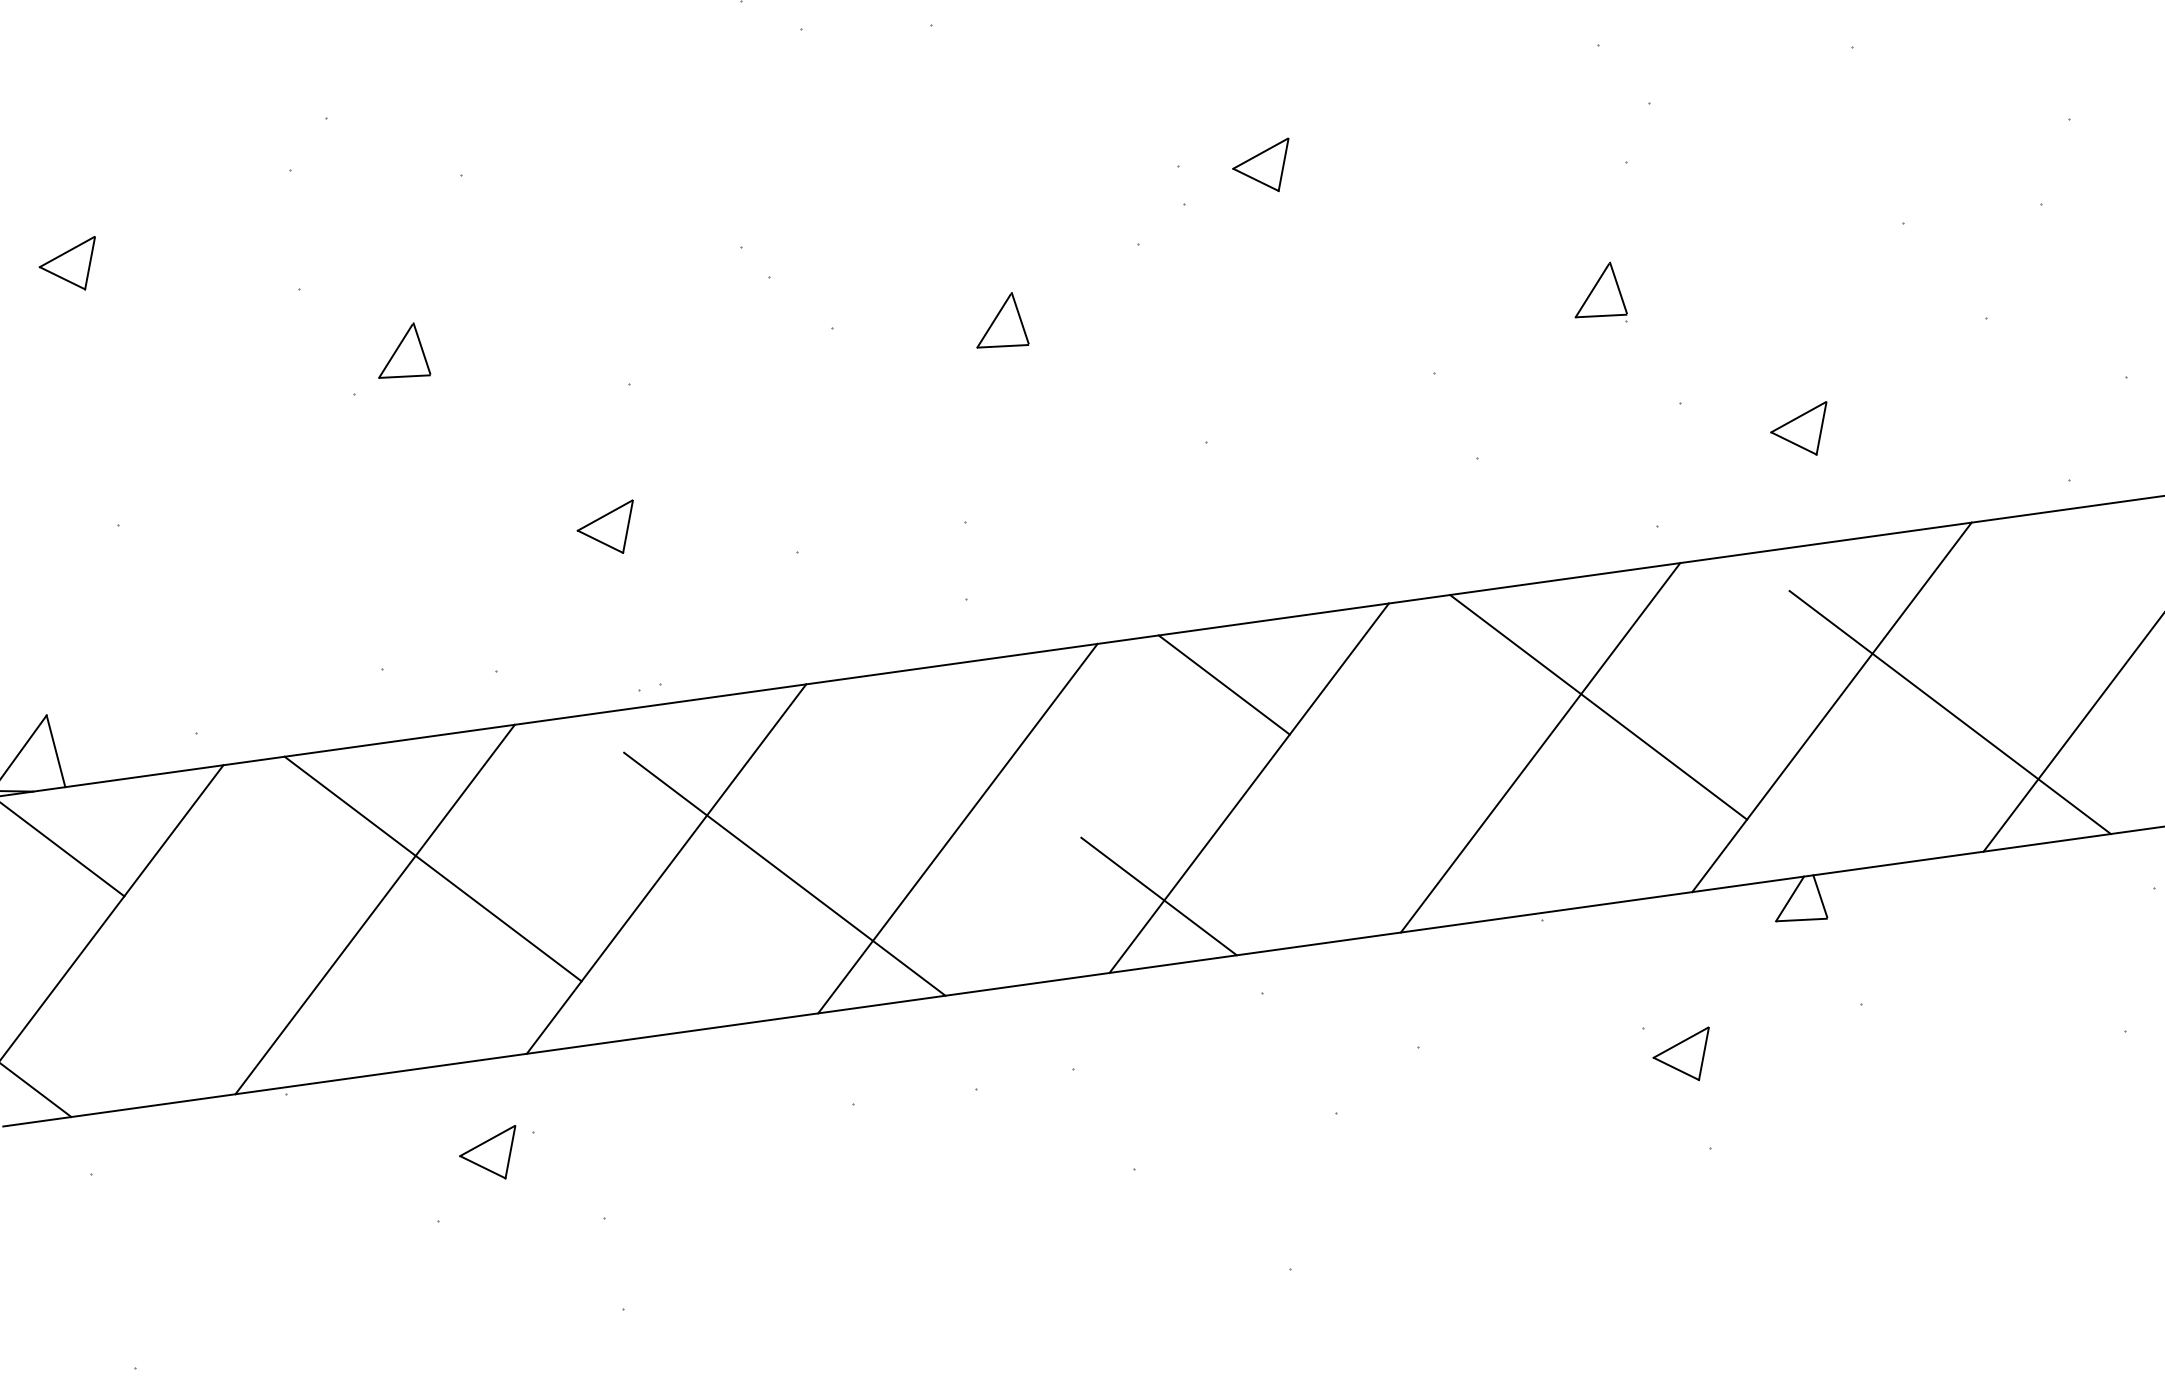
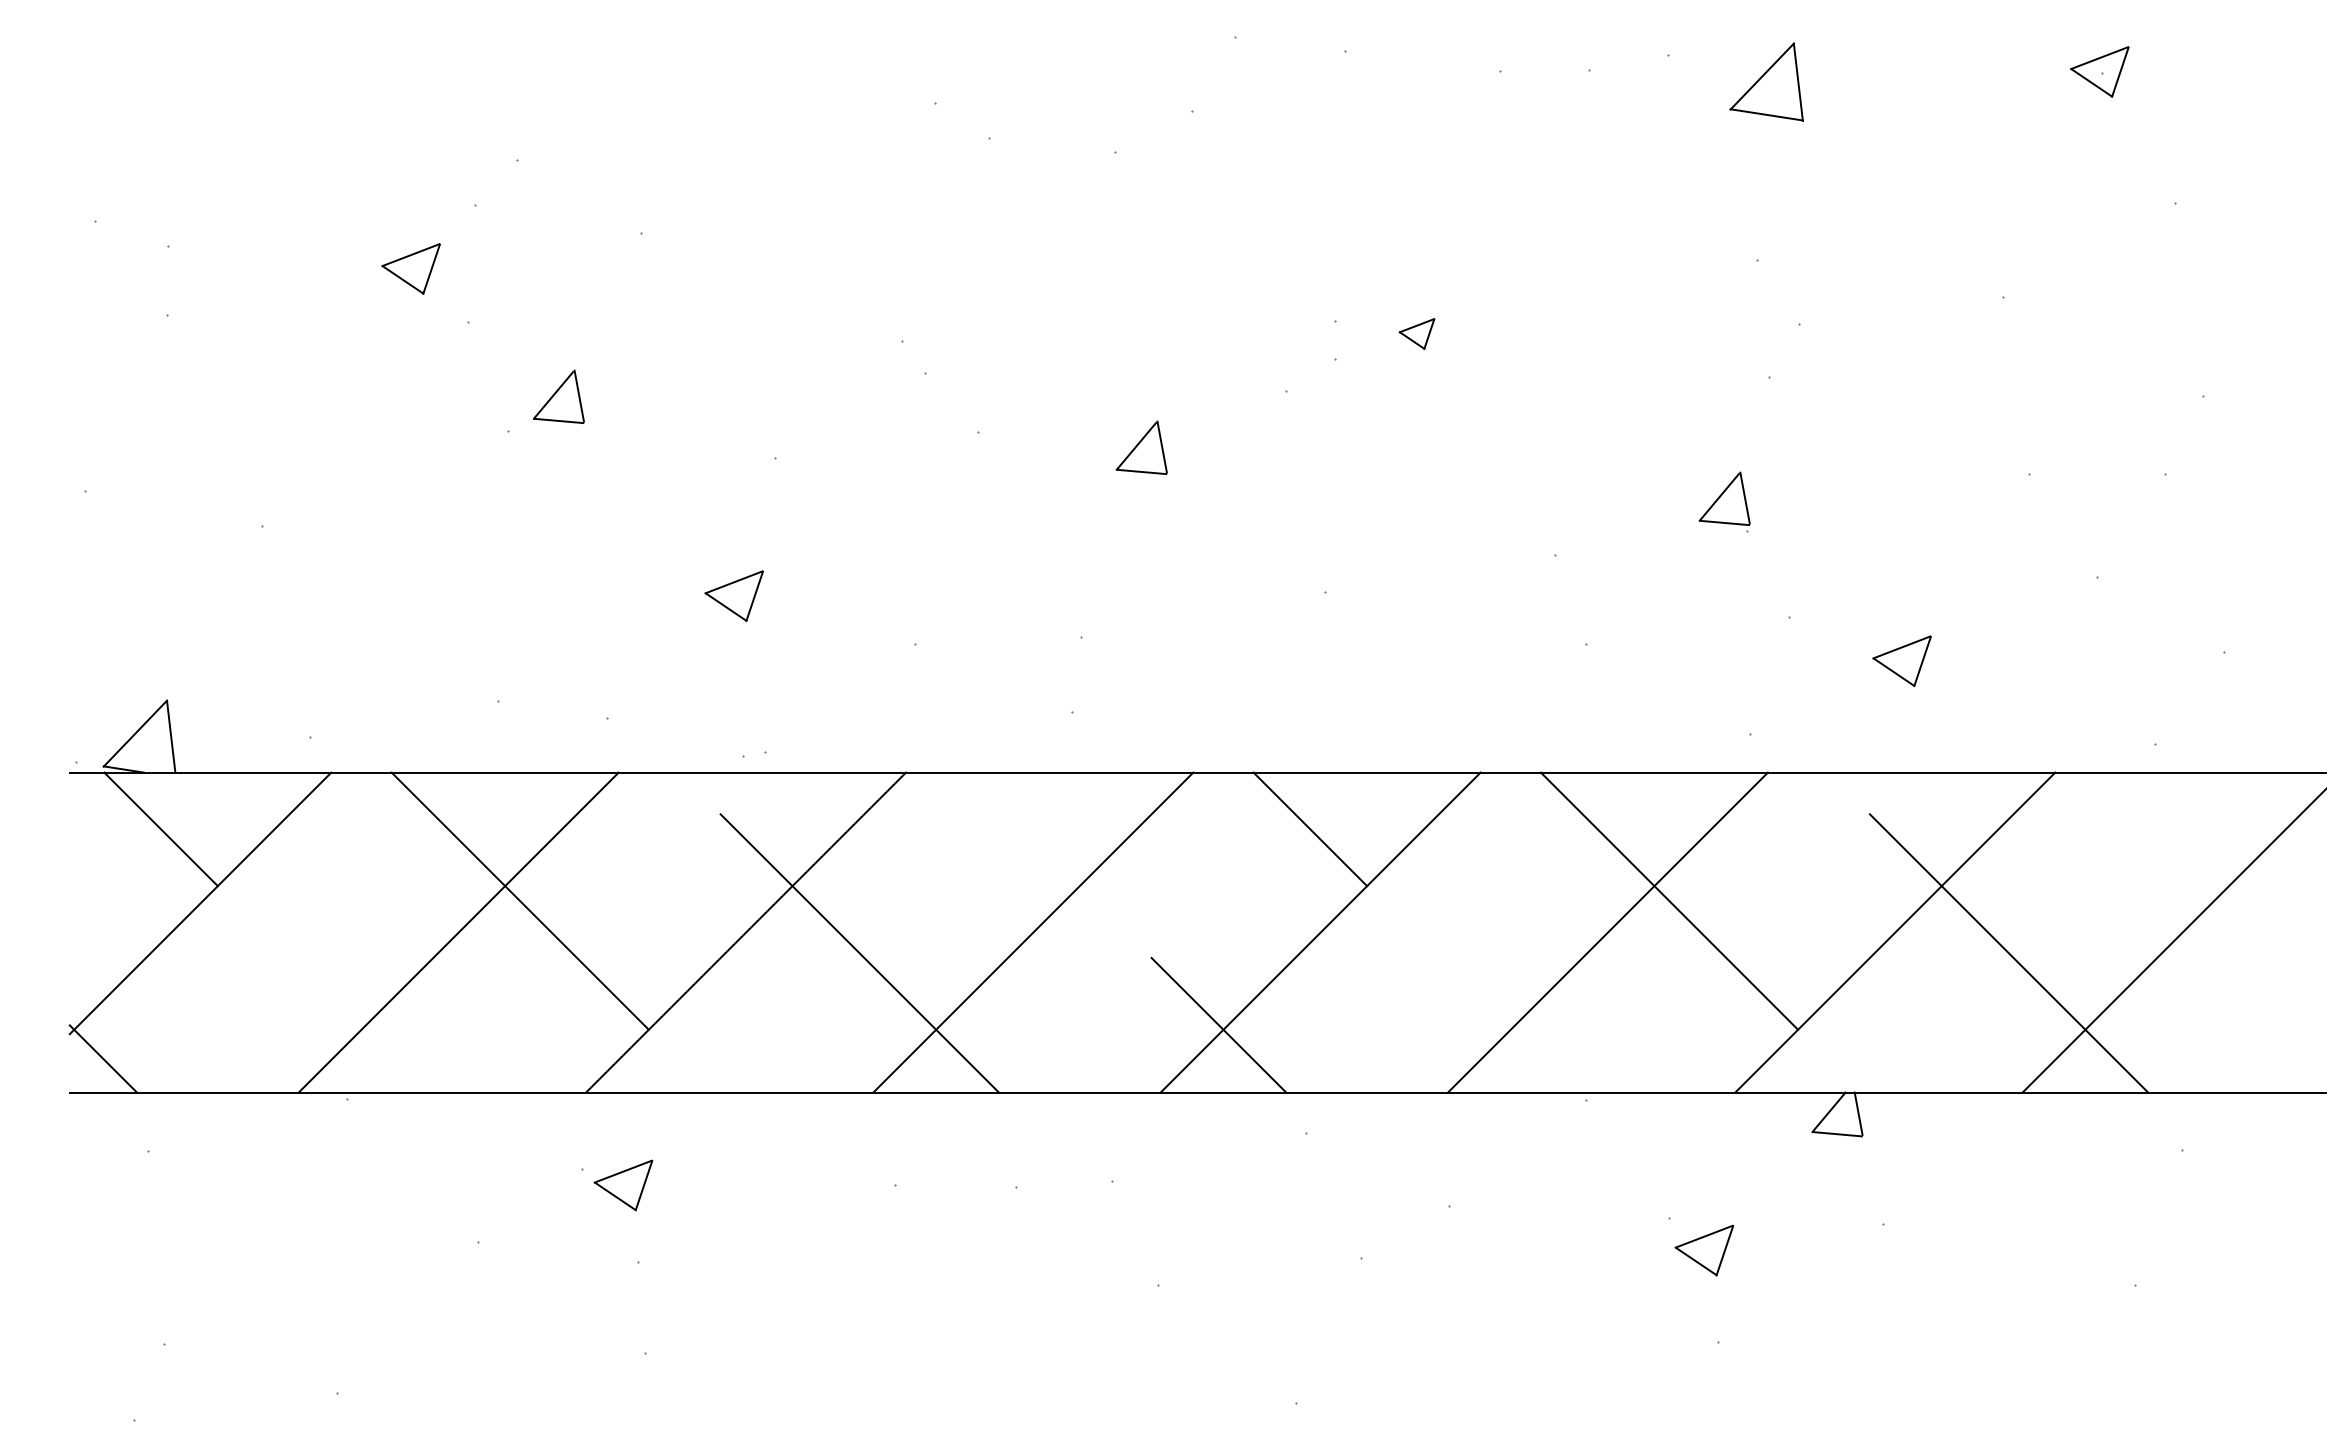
part: (1262, 167) -> (1416, 333), size x0.6
part: (68, 265) -> (410, 268), moved
part: (489, 1155) -> (623, 1185), moved

